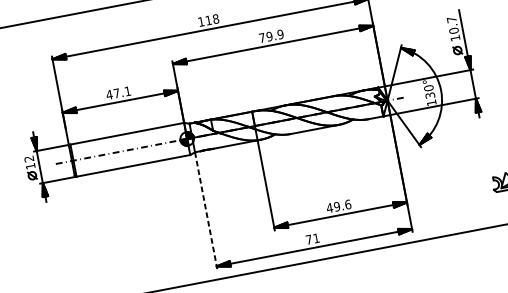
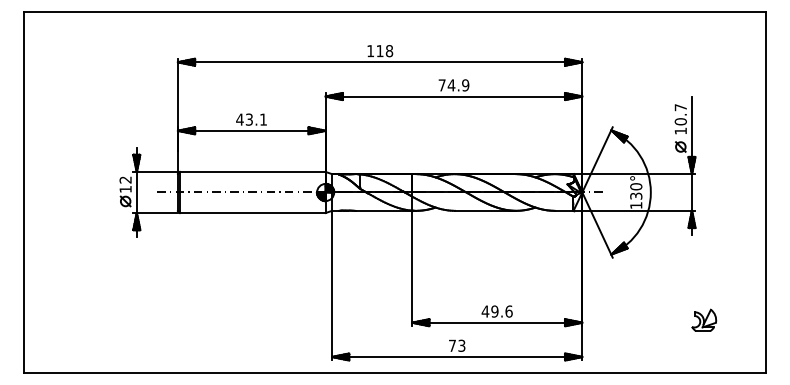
text: (269, 36) -> (451, 85), 79.9 -> 74.9
text: (116, 93) -> (248, 119), 47.1 -> 43.1
line: (206, 210) -> (332, 285), dashed -> solid
text: (316, 238) -> (461, 345), 71 -> 73

